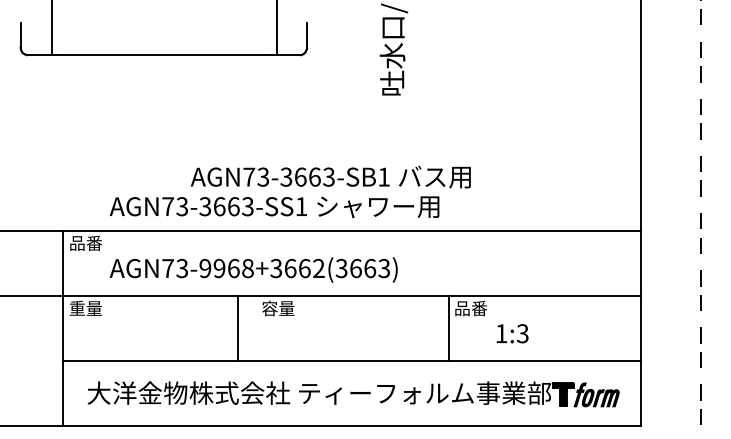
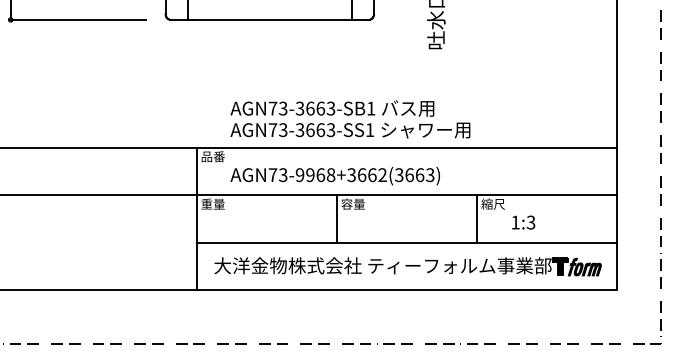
text: (331, 176) -> (332, 108), moved
text: (469, 307) -> (492, 203), 品番 -> 縮尺
line: (237, 328) -> (336, 218), moved

